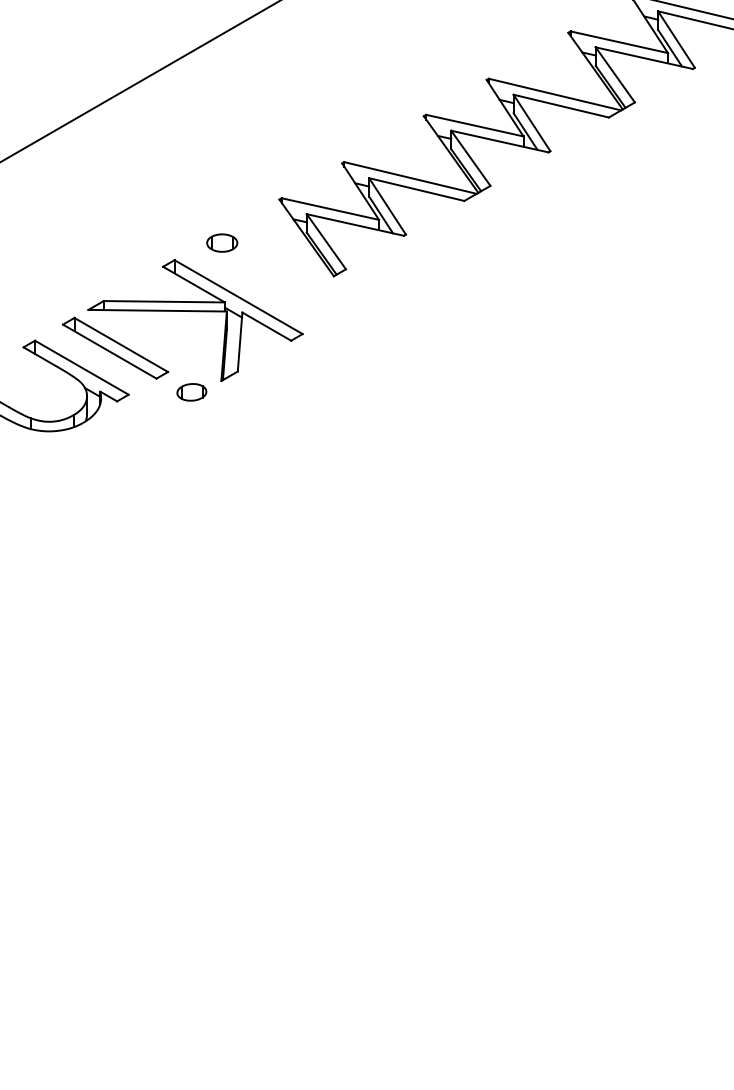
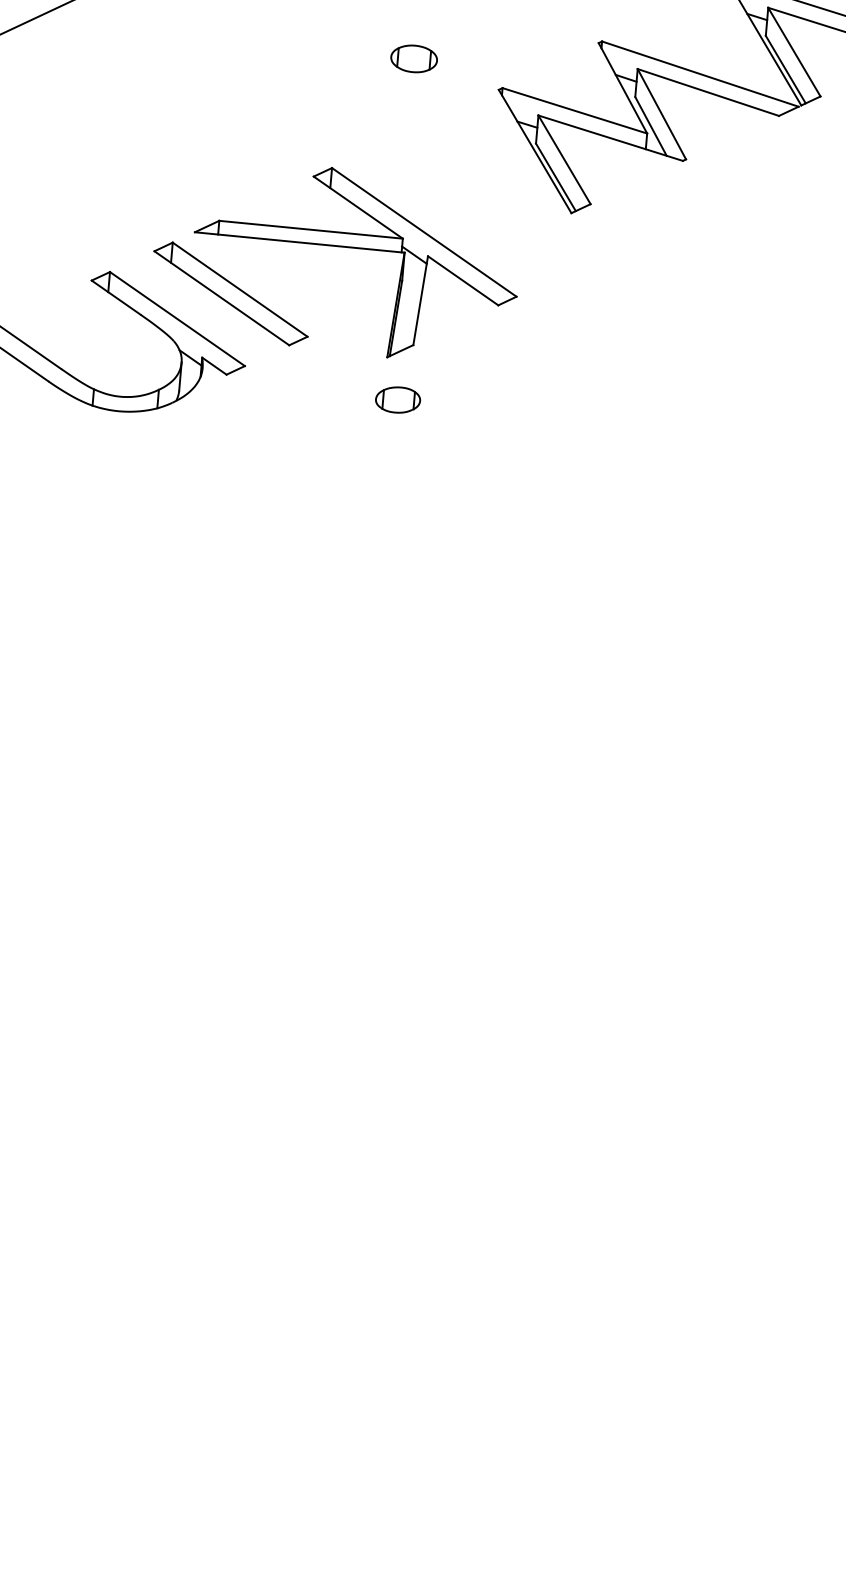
part: (222, 242) -> (414, 58), moved
part: (191, 392) -> (397, 400), moved

